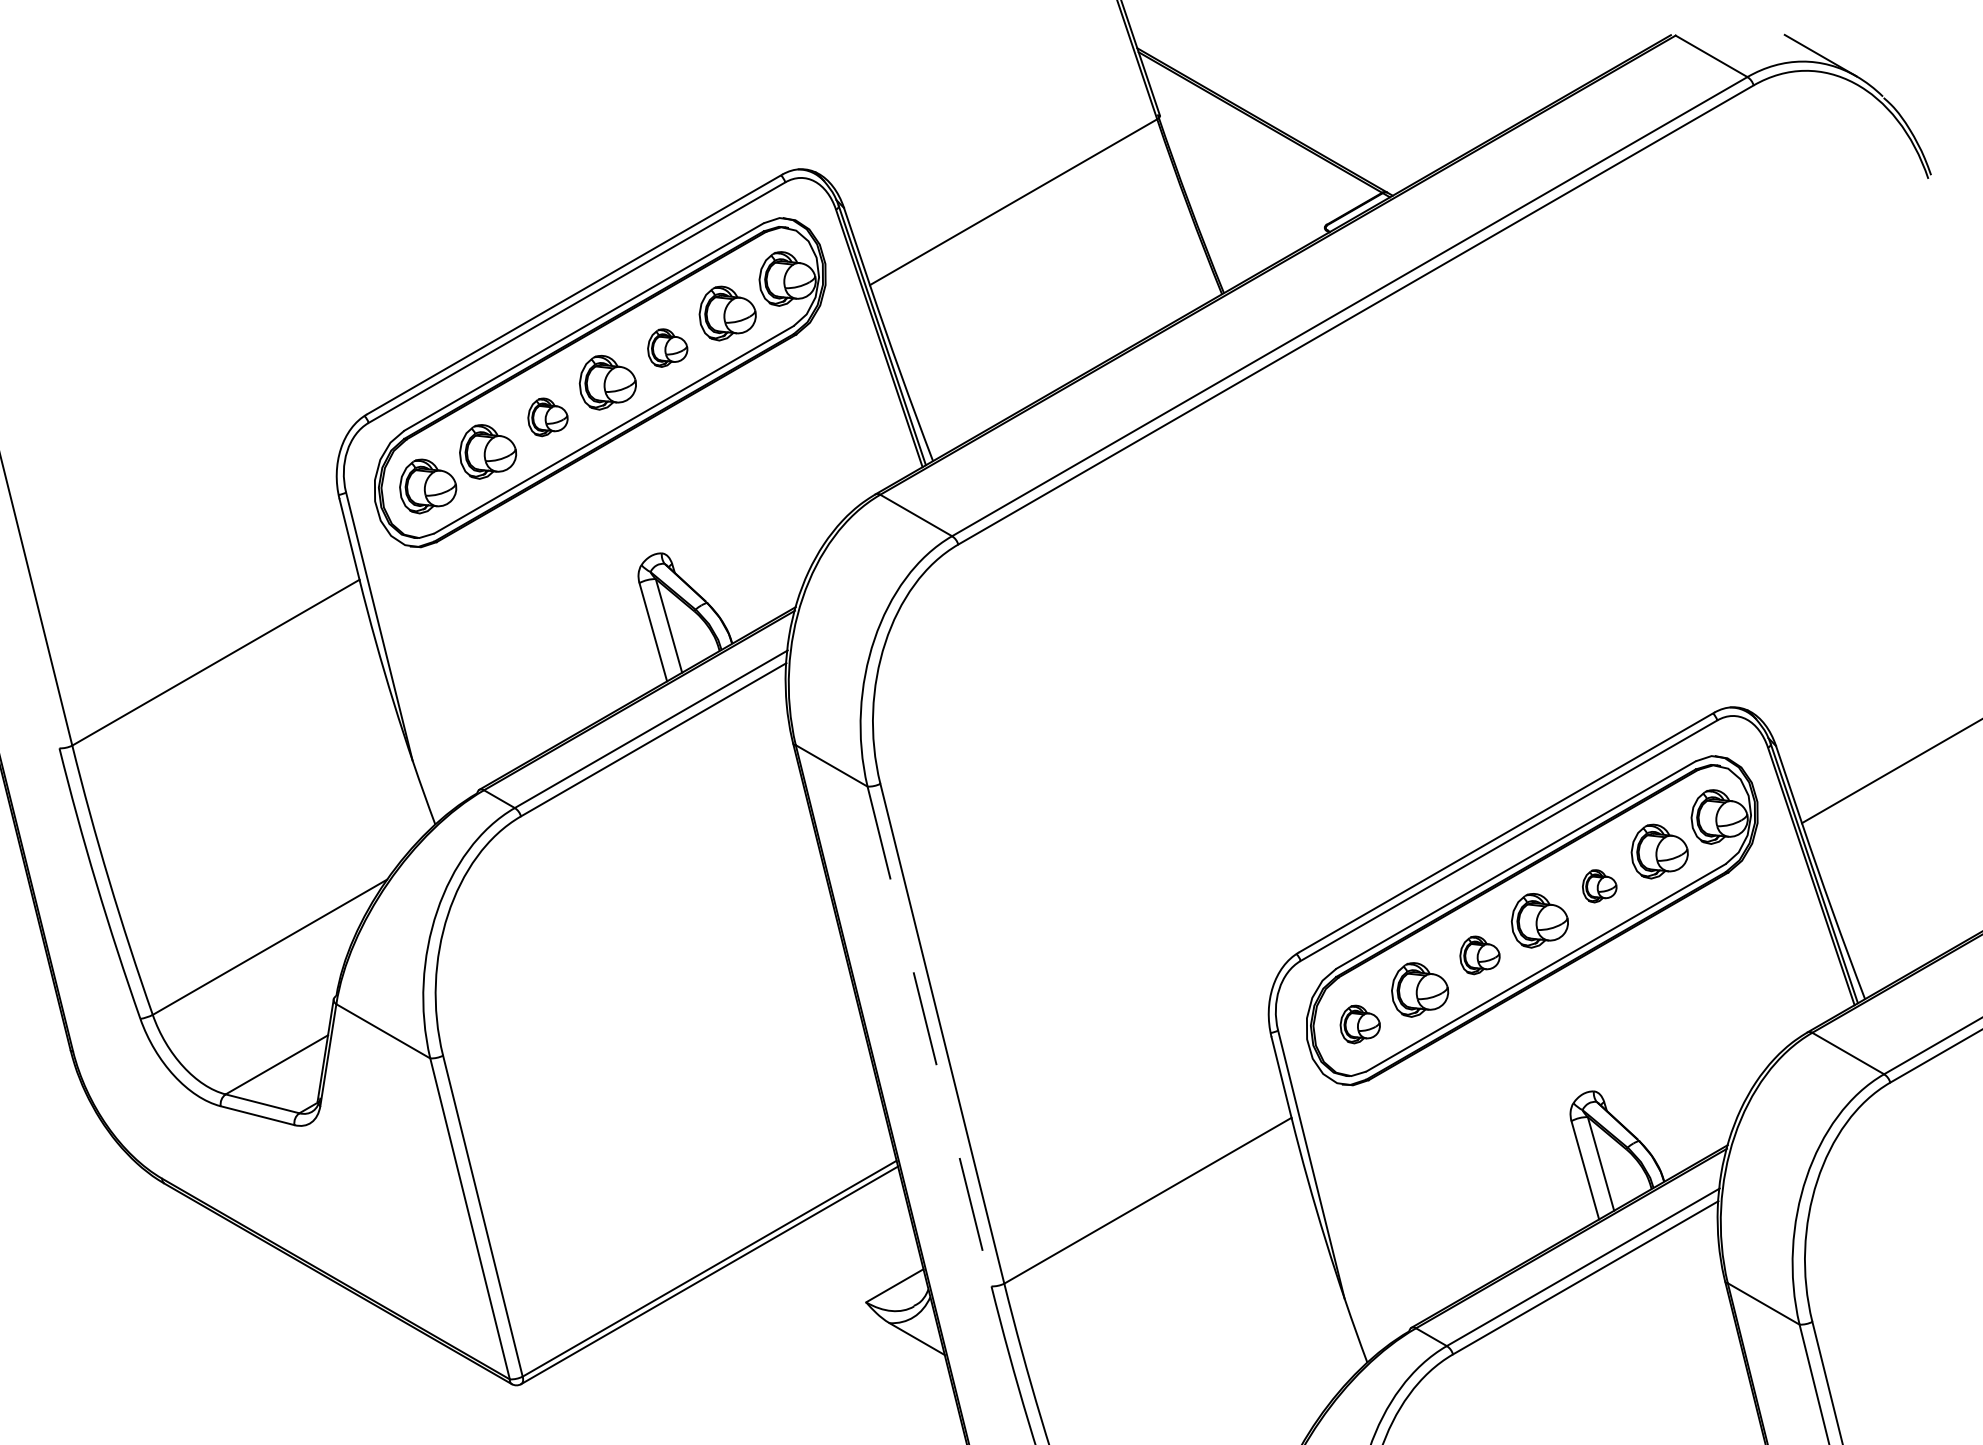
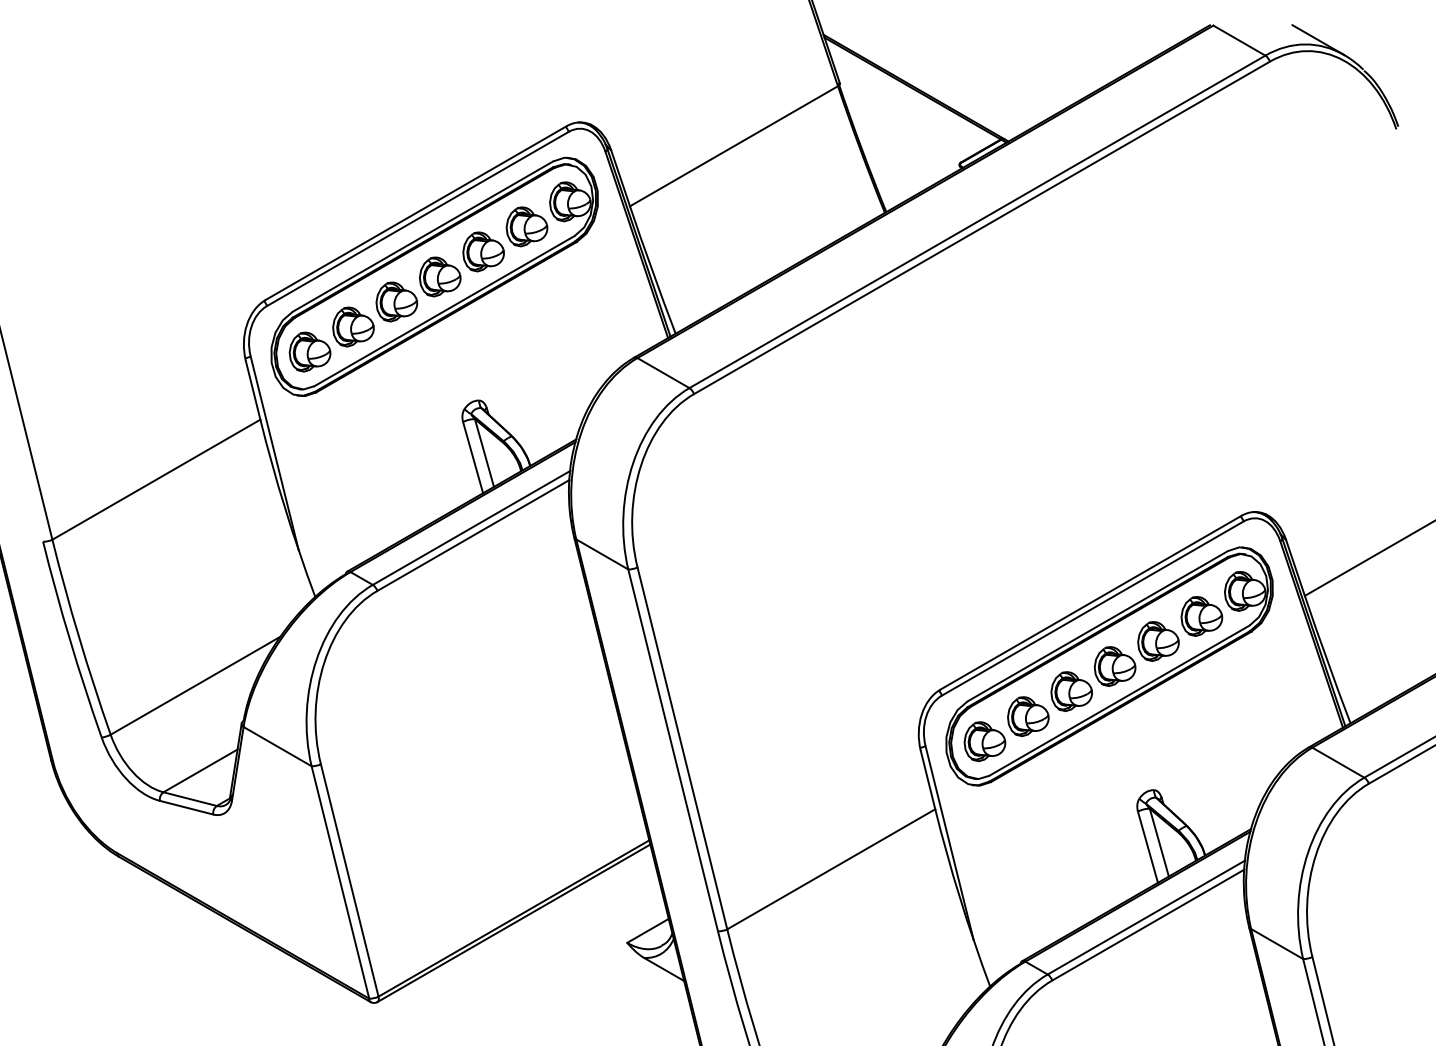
part: (667, 347) -> (483, 251), size x1.43
part: (547, 417) -> (396, 302), size x1.43
part: (1599, 886) -> (1158, 641), size x1.67
part: (1479, 955) -> (1071, 691), size x1.43
part: (1360, 1024) -> (985, 741), size x1.43
line: (929, 1037) -> (673, 751), dashed -> solid

